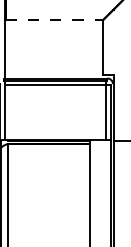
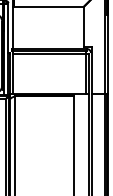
line: (54, 19) -> (48, 6), dashed -> solid

